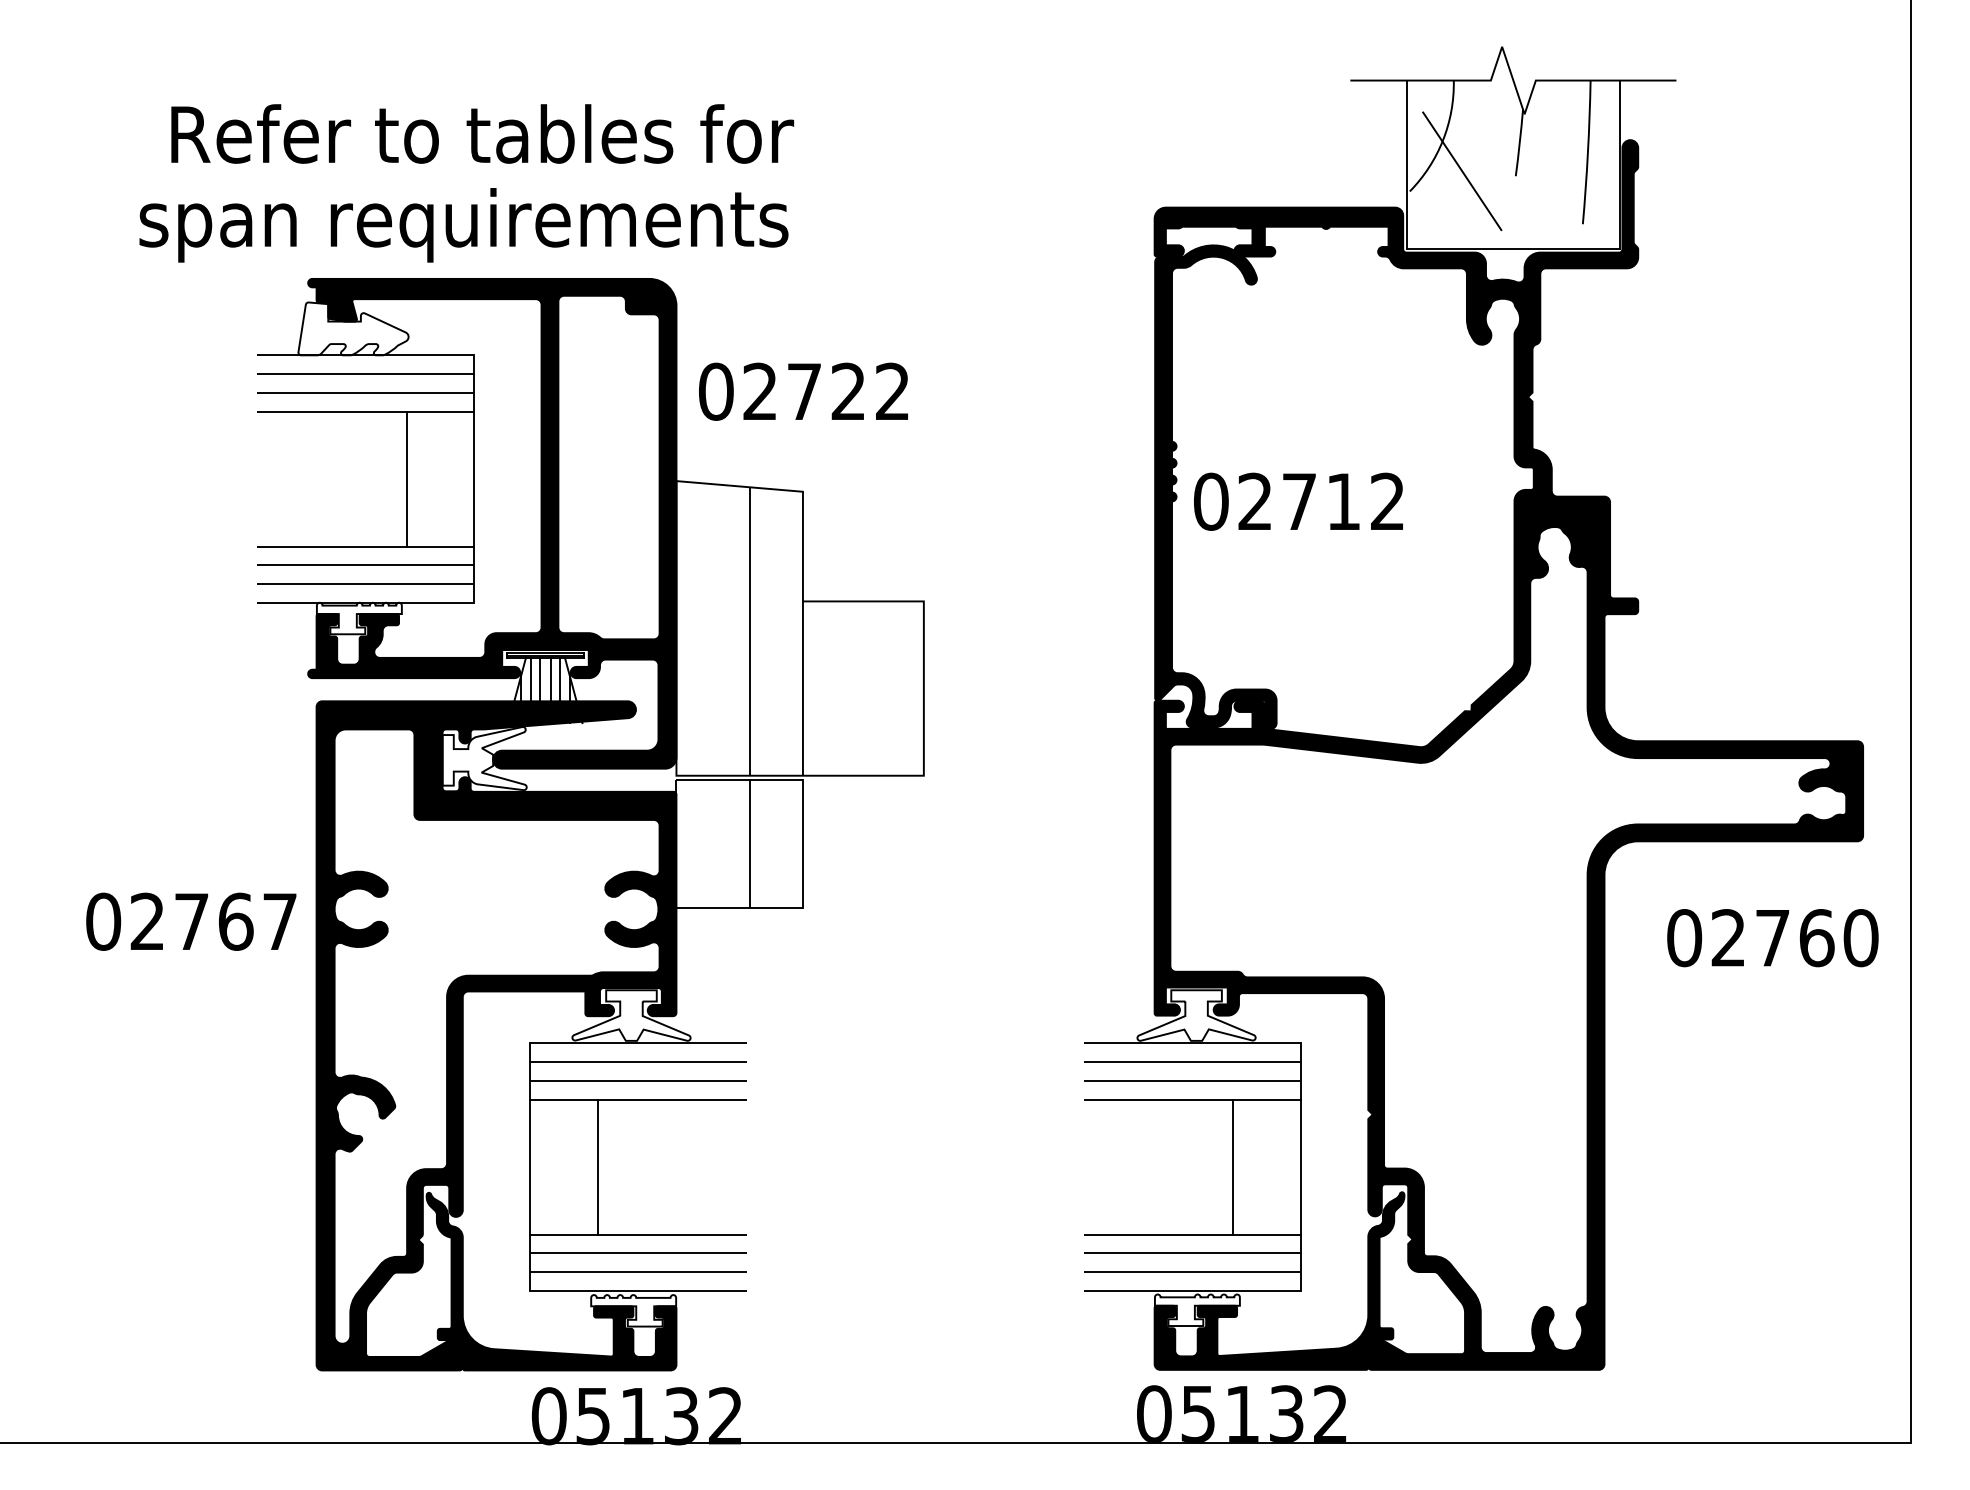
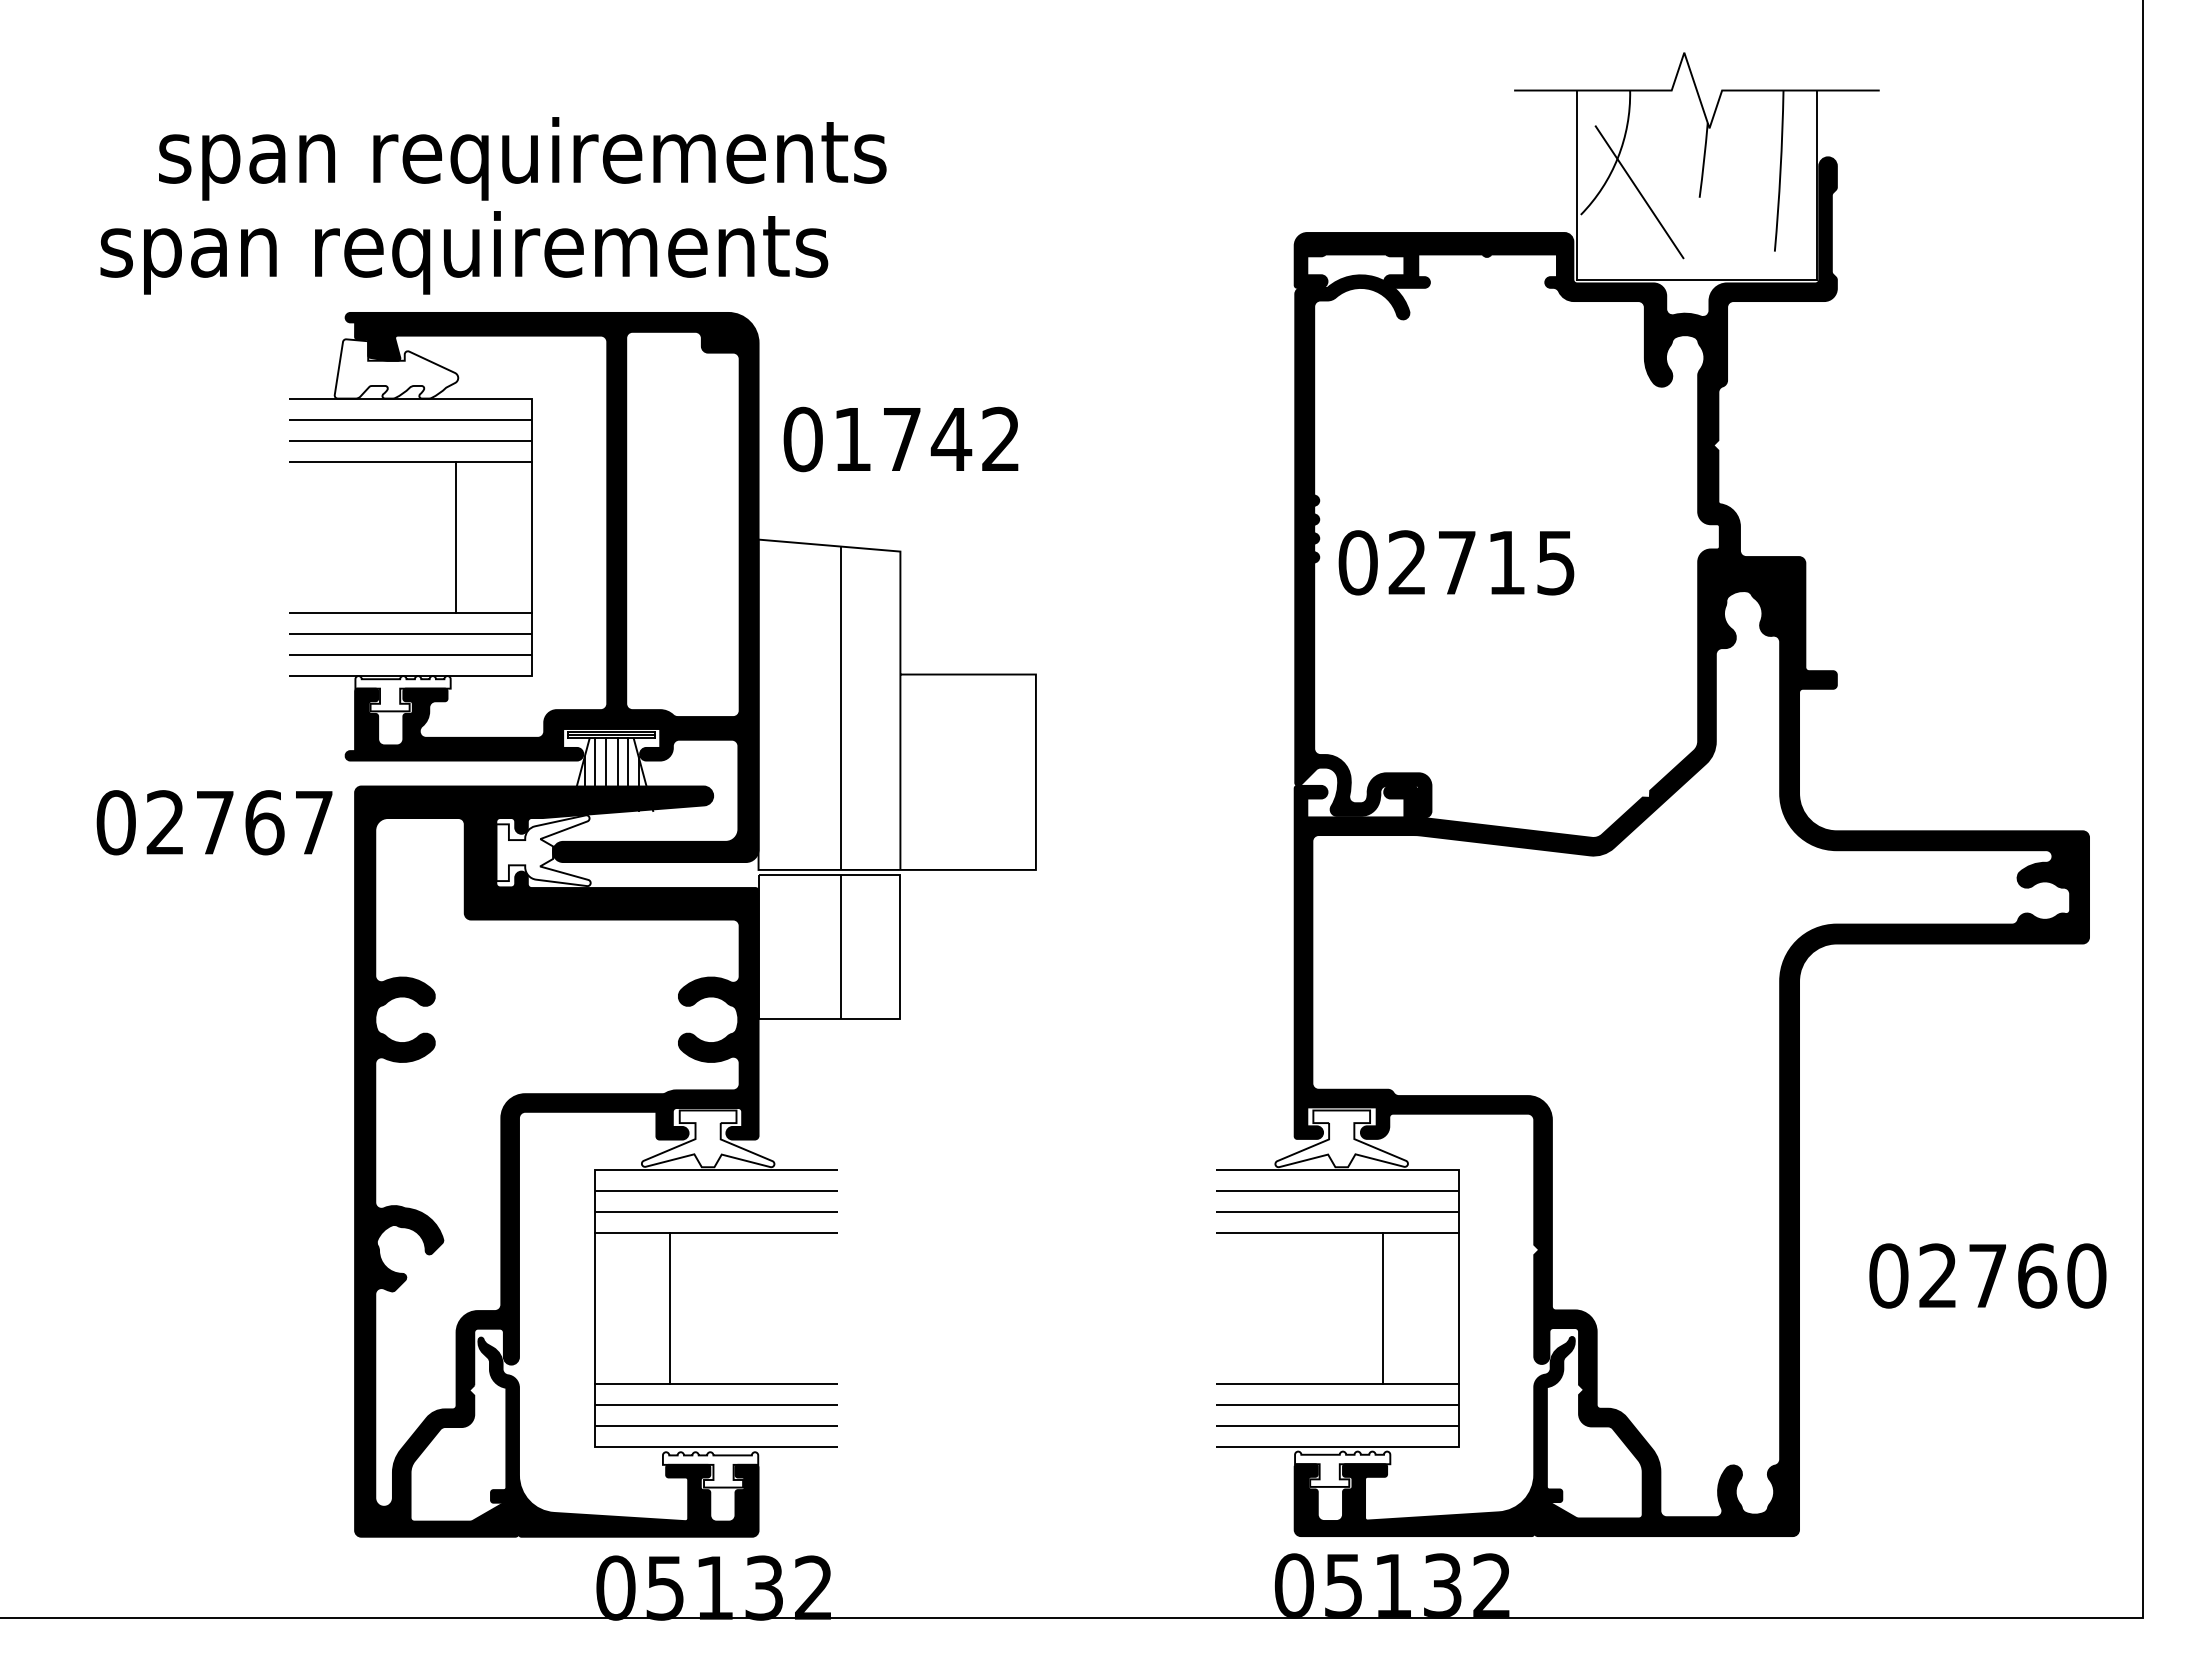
text: (467, 141) -> (524, 158), Refer to tables for -> span requirements
text: (464, 225) -> (464, 252), moved
text: (804, 390) -> (902, 438), 02722 -> 01742
text: (1387, 501) -> (1555, 562), 02712 -> 02715
text: (191, 921) -> (214, 822), moved
text: (1772, 937) -> (1987, 1275), moved

